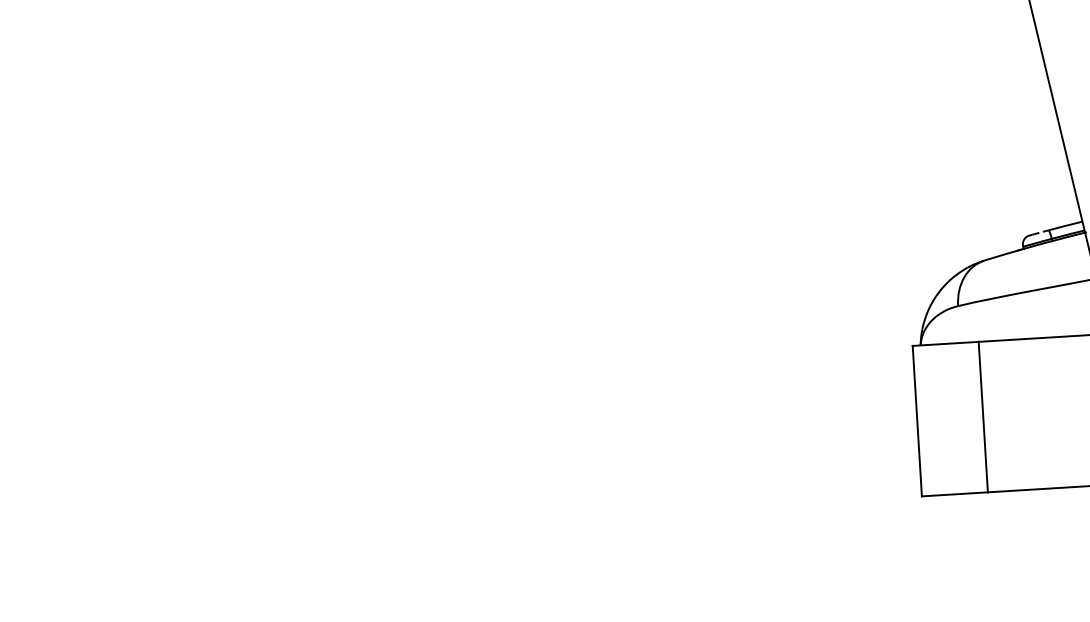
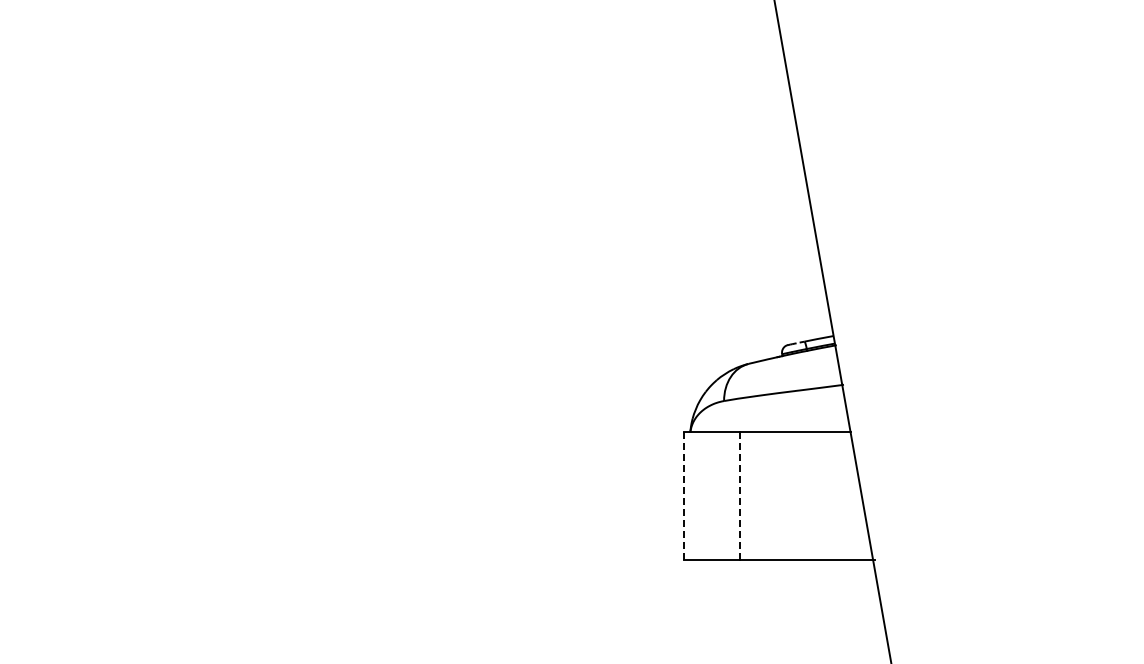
line: (983, 417) -> (739, 496), solid -> dashed
line: (917, 421) -> (683, 496), solid -> dashed

